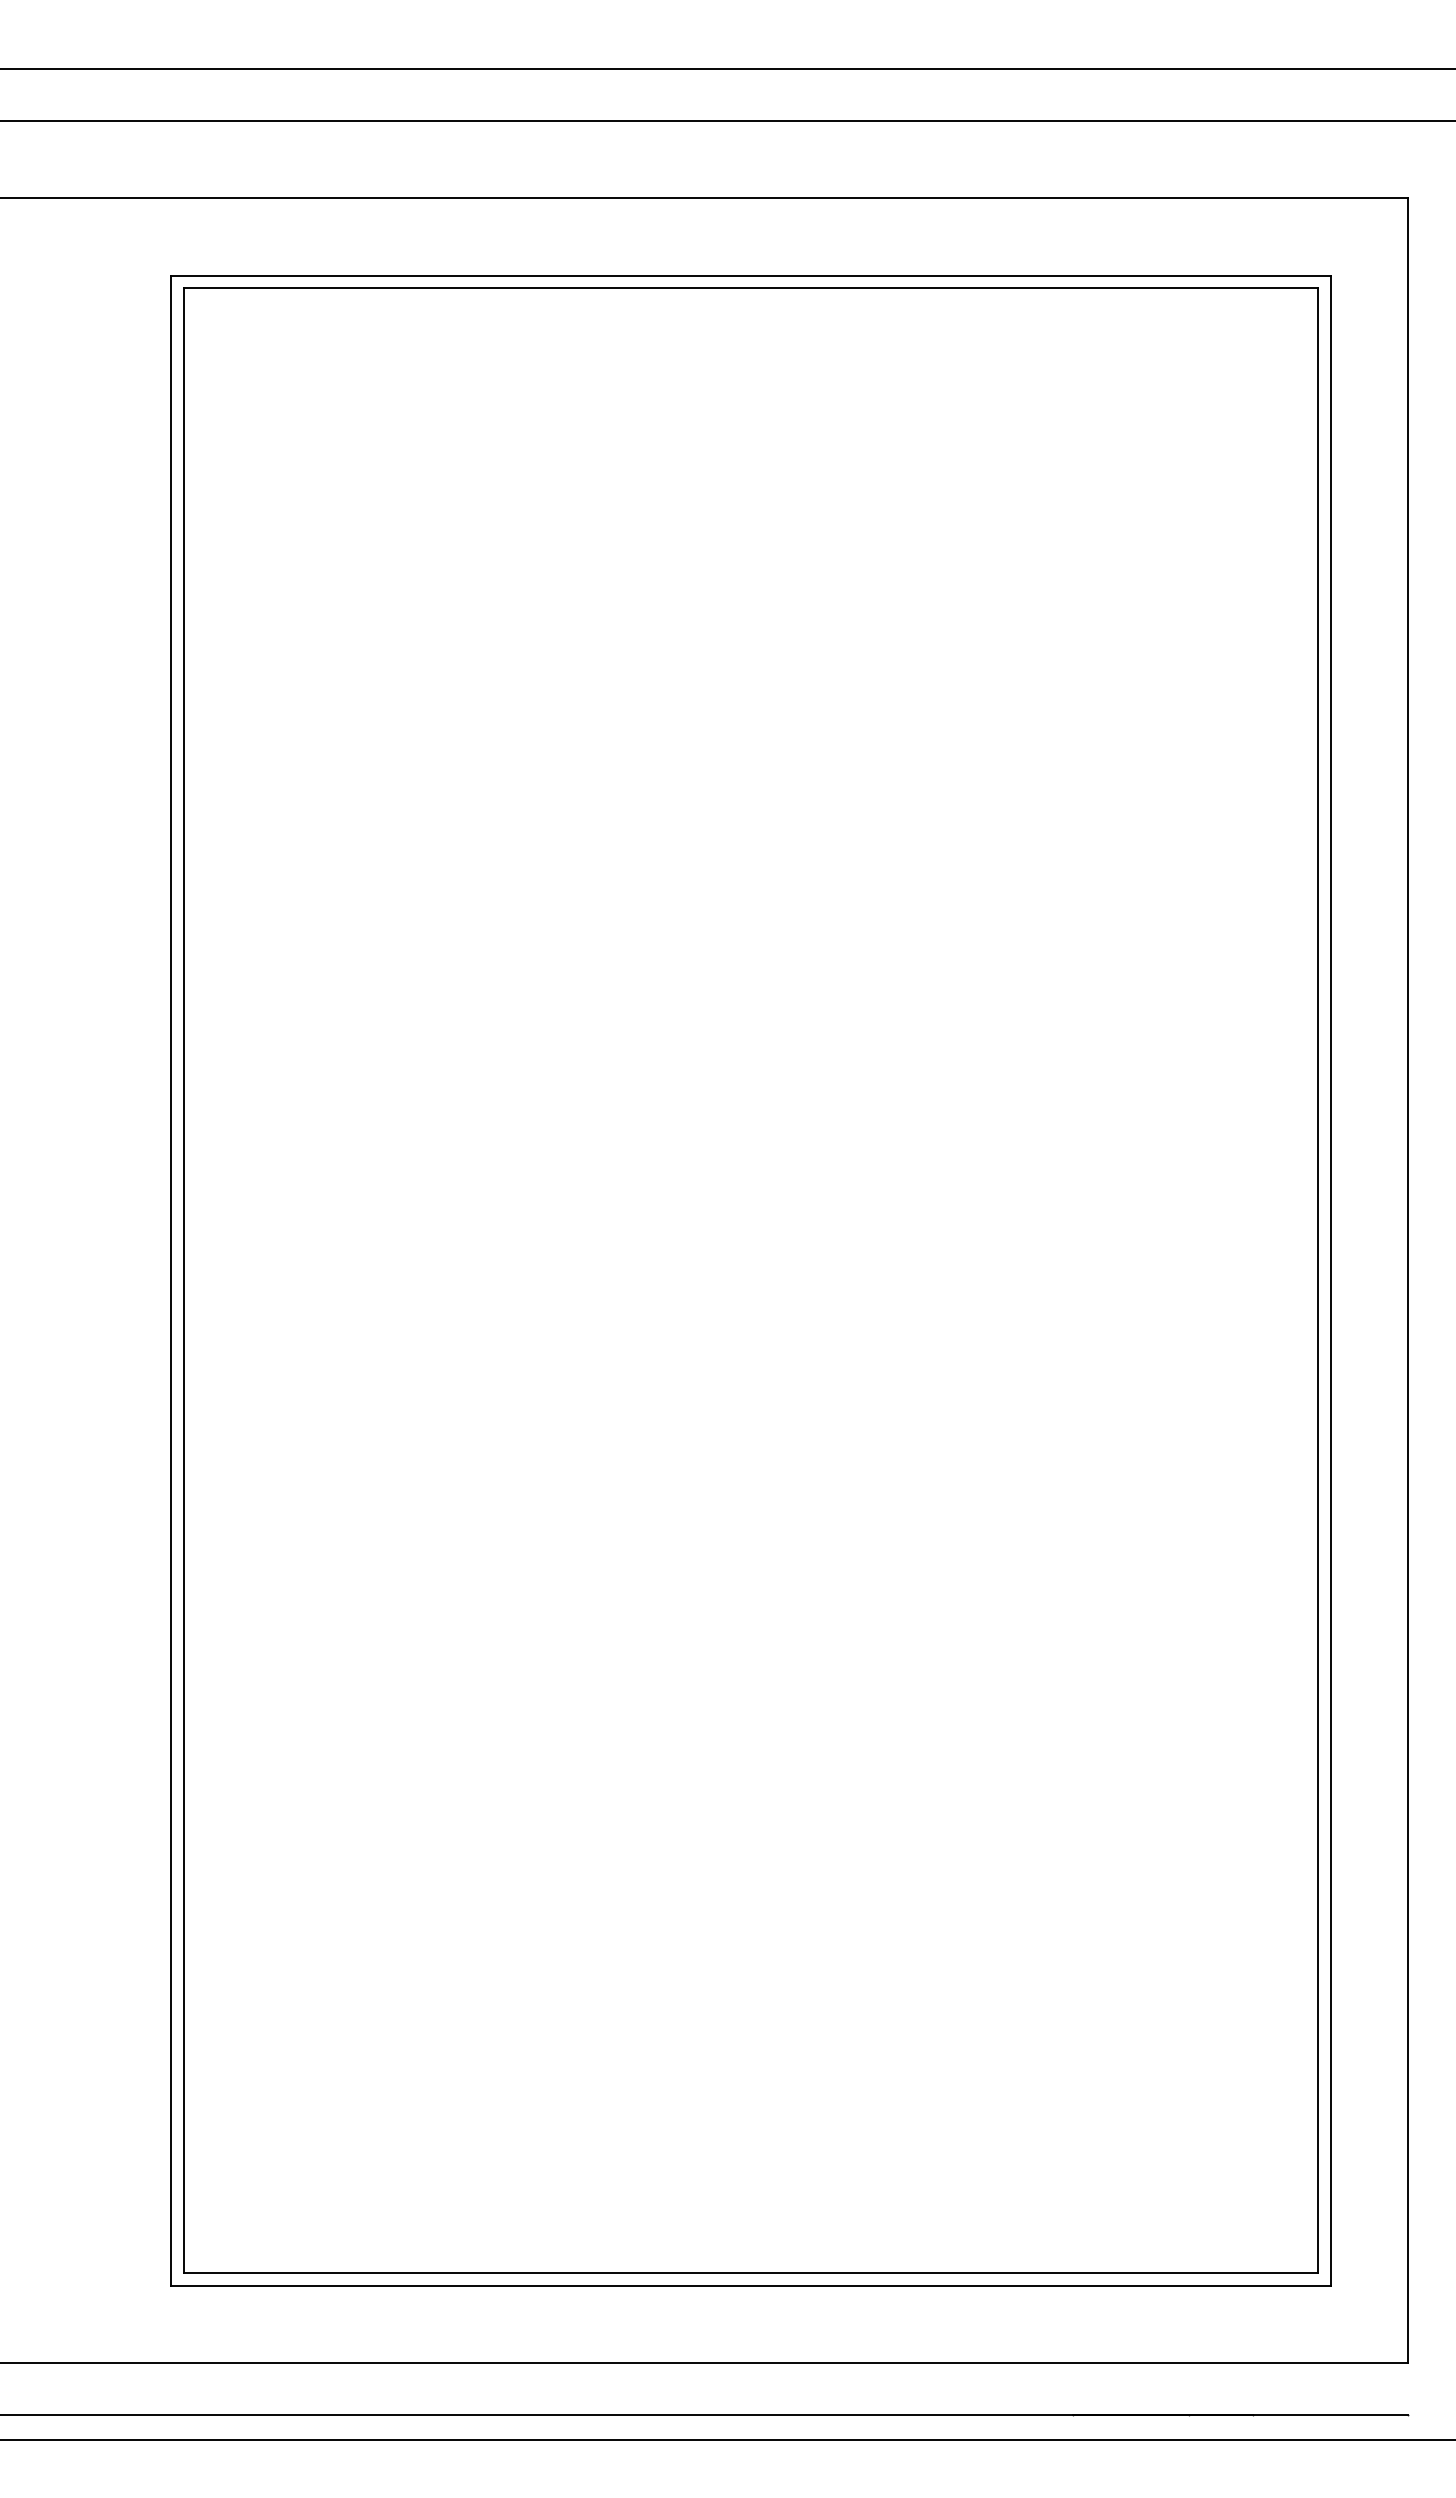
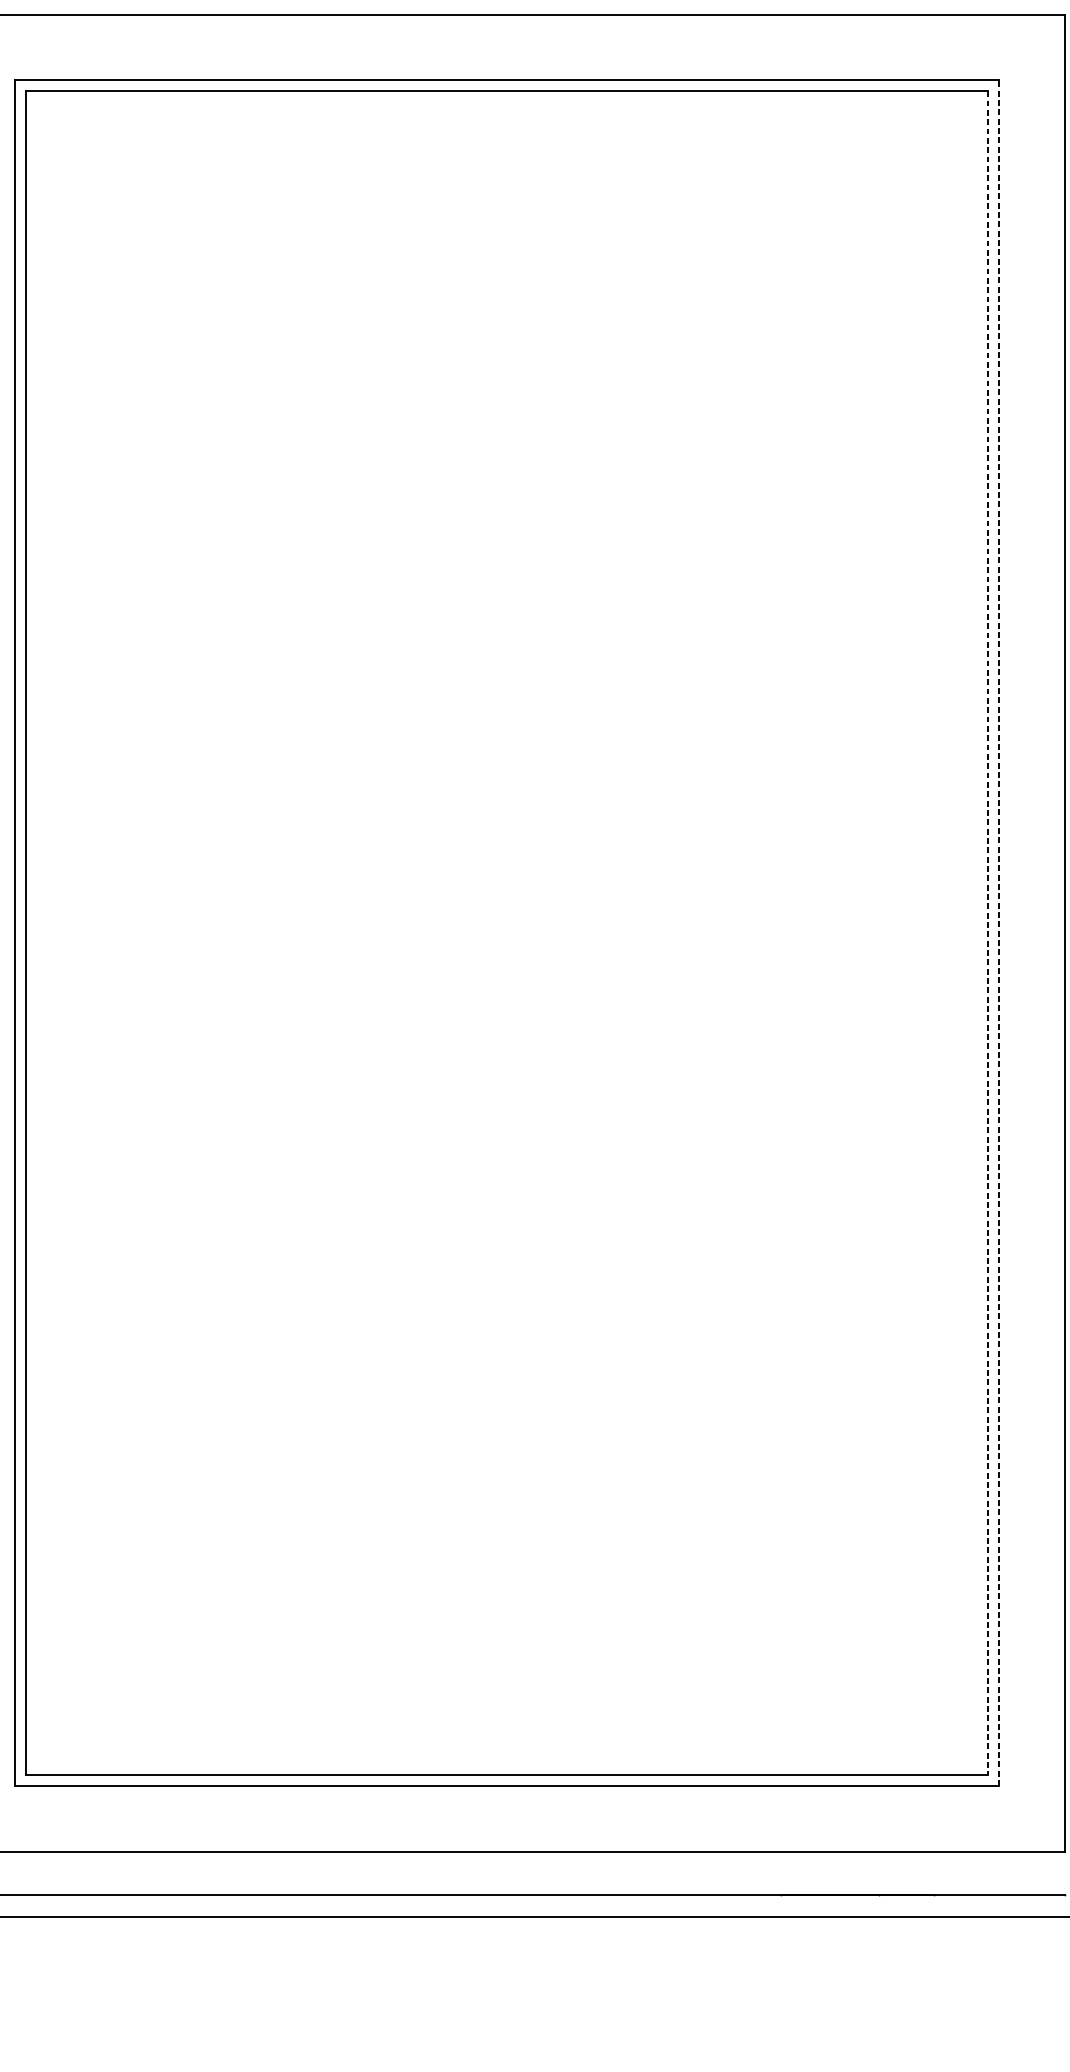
line: (1330, 1280) -> (999, 932), solid -> dashed
line: (1317, 1281) -> (988, 933), solid -> dashed

